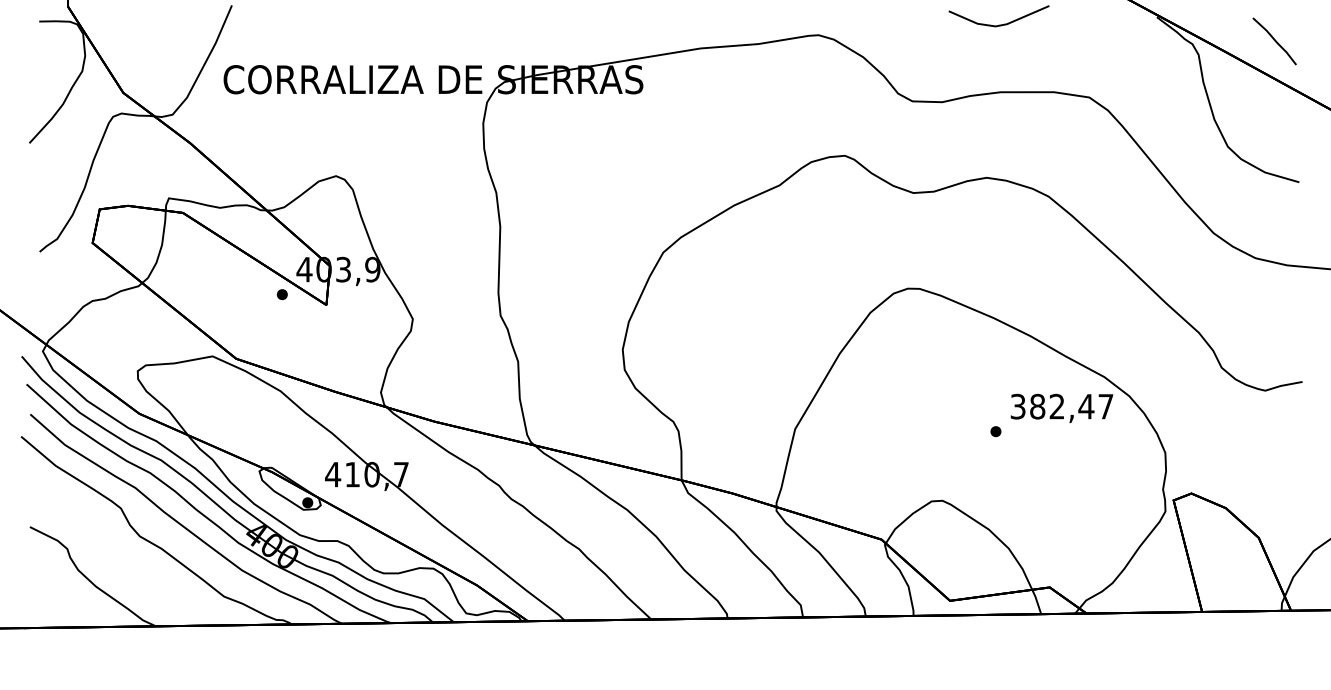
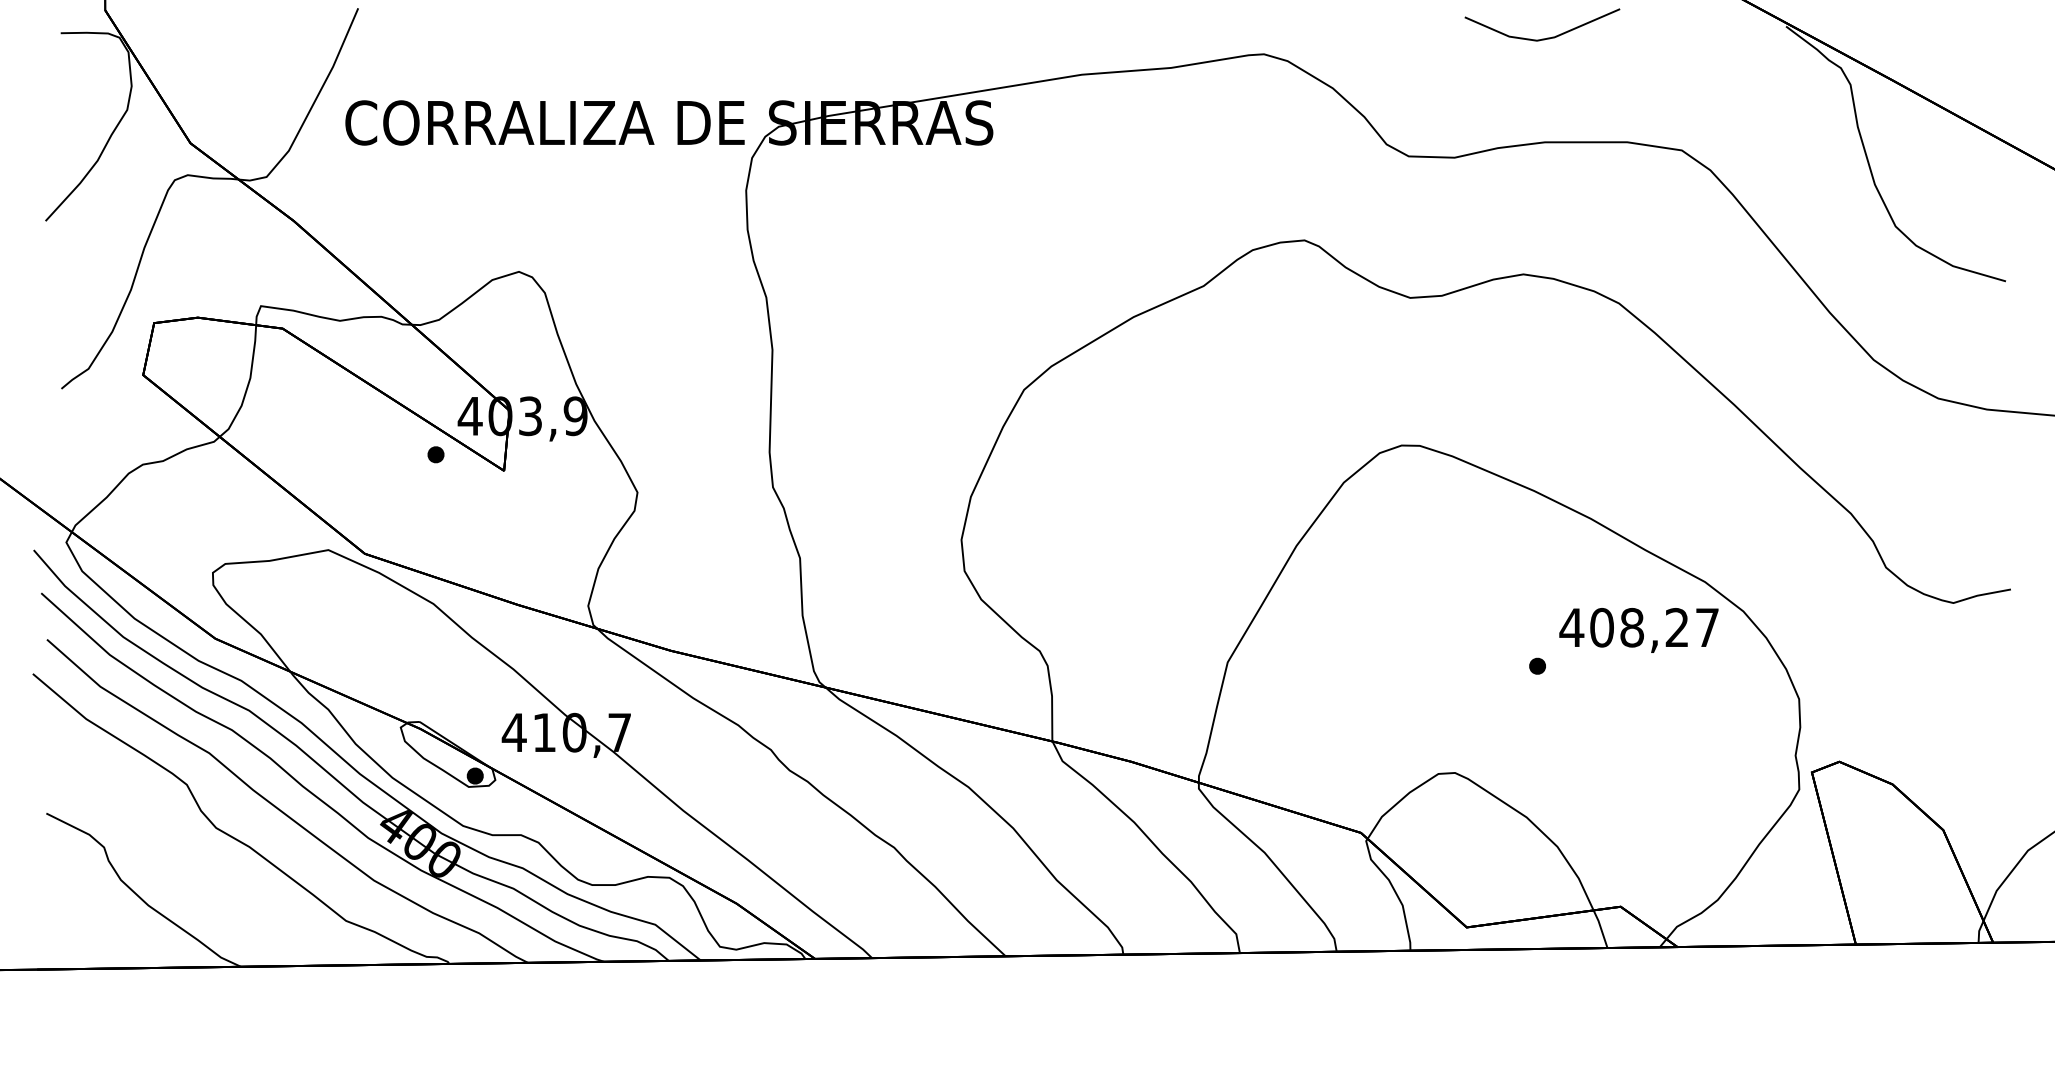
line: (1274, 41) -> (1967, 63), removed
text: (1052, 406) -> (1624, 627), 382,47 -> 408,27

